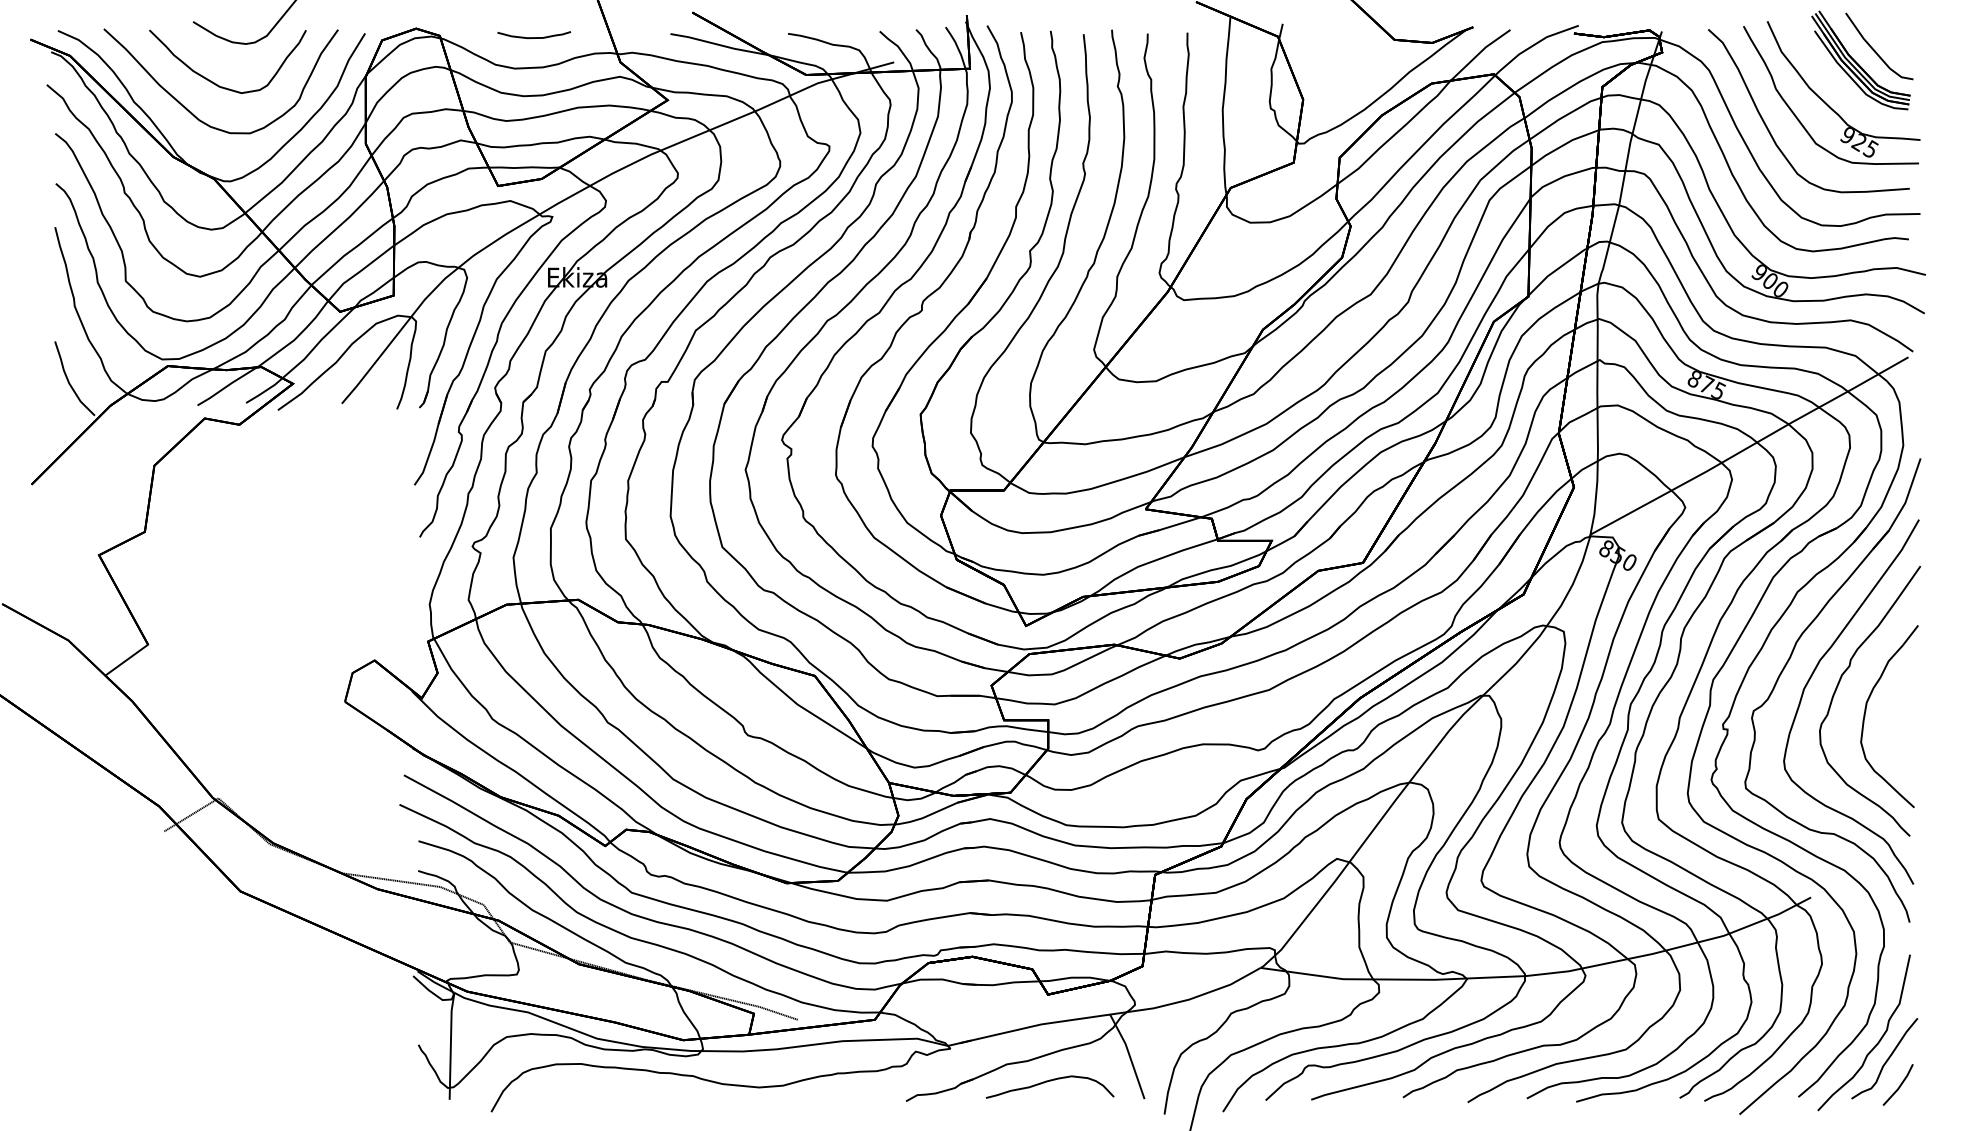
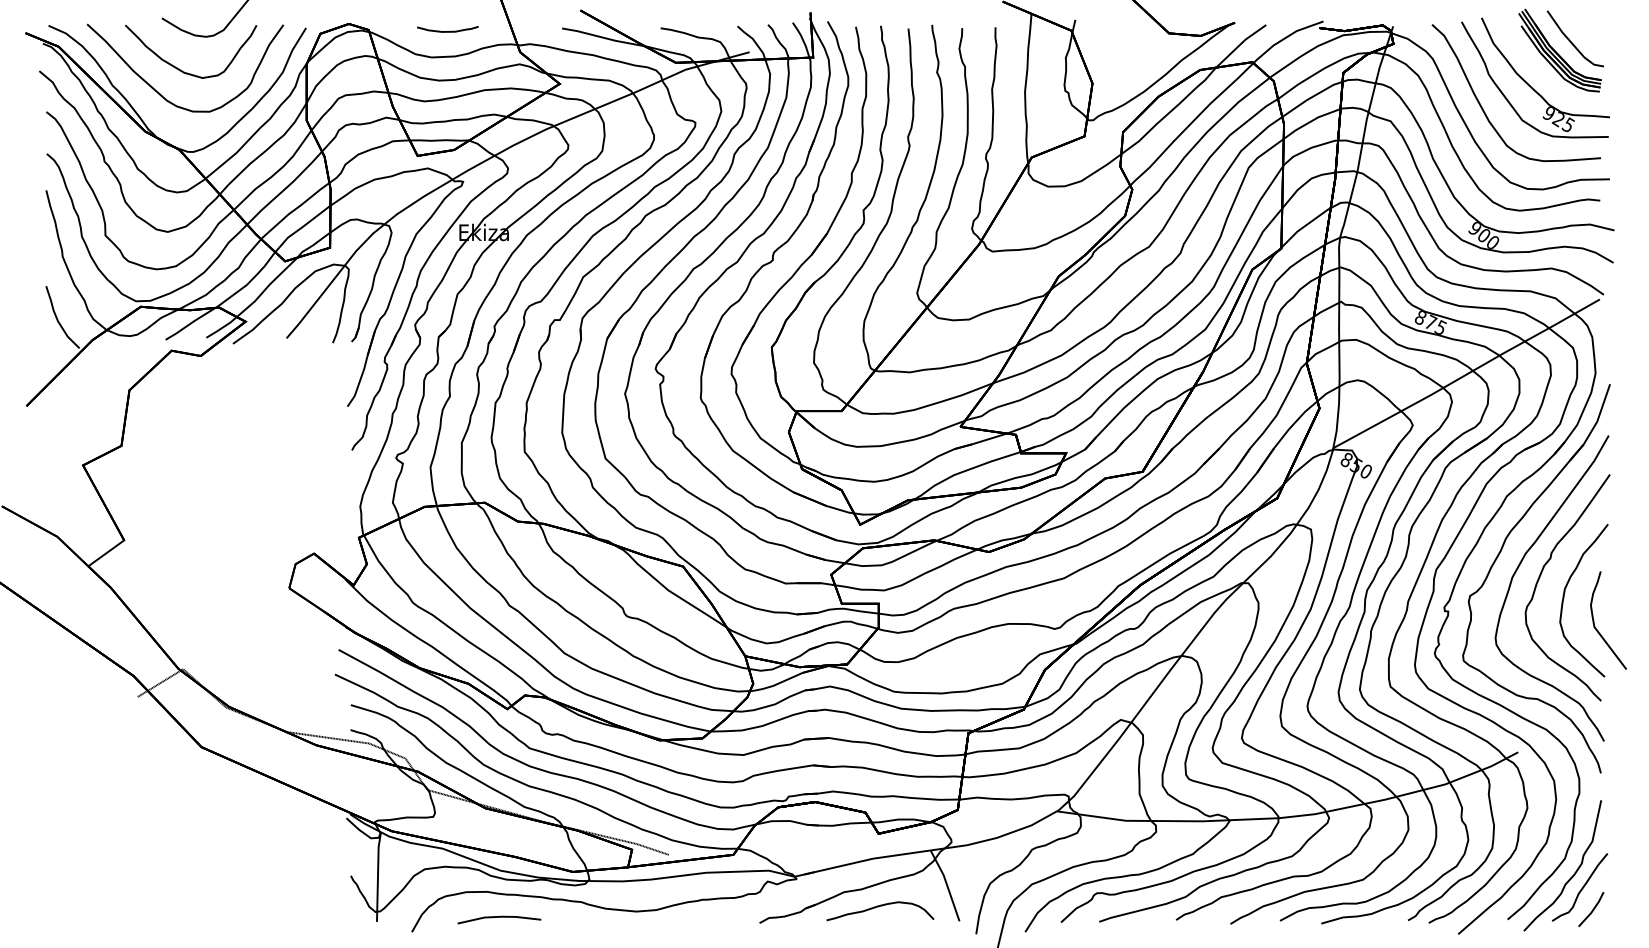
part: (1903, 746) -> (1595, 625), added
line: (595, 1094) -> (499, 917), added

